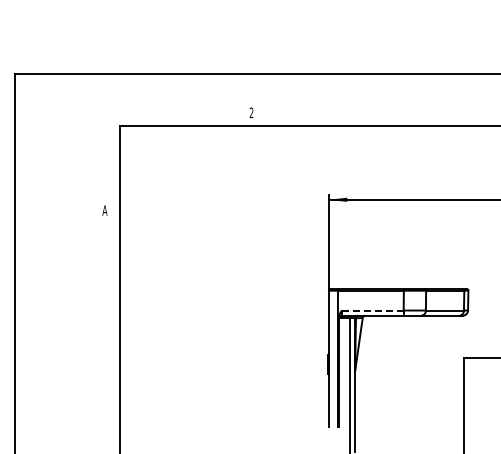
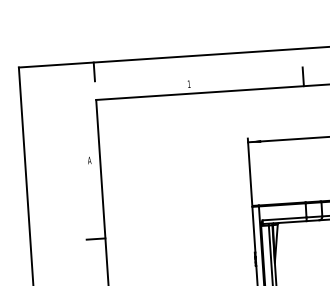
line: (119, 86) -> (94, 71), added
text: (251, 112) -> (189, 83), 2 -> 1
line: (412, 112) -> (303, 76), added
line: (372, 310) -> (284, 218), dashed -> solid
line: (106, 321) -> (95, 239), added

